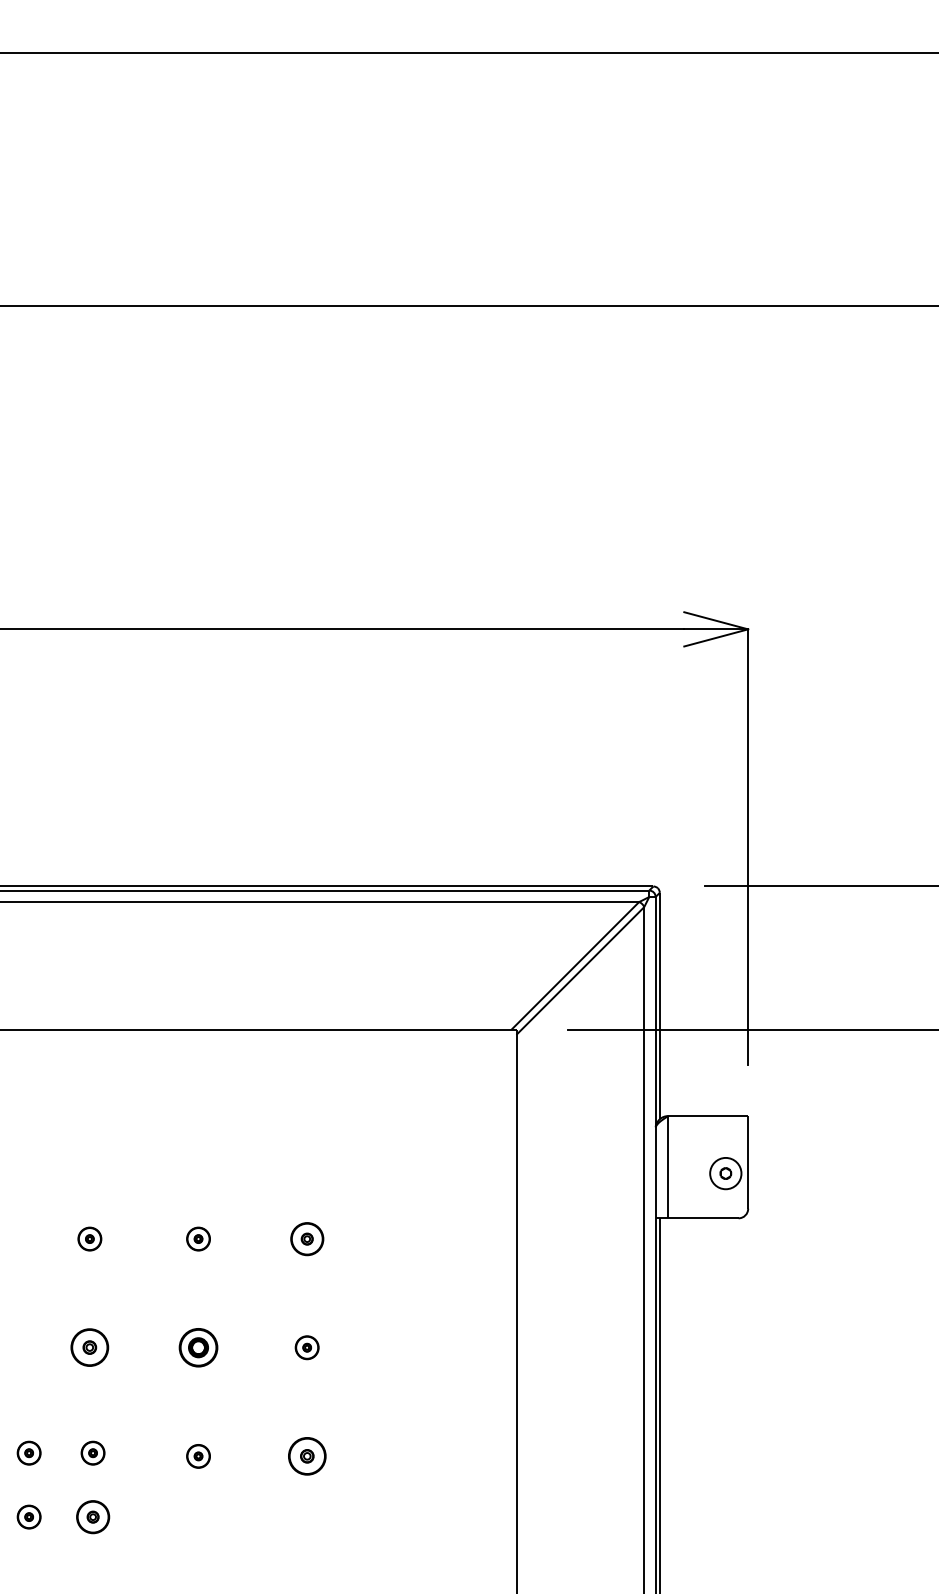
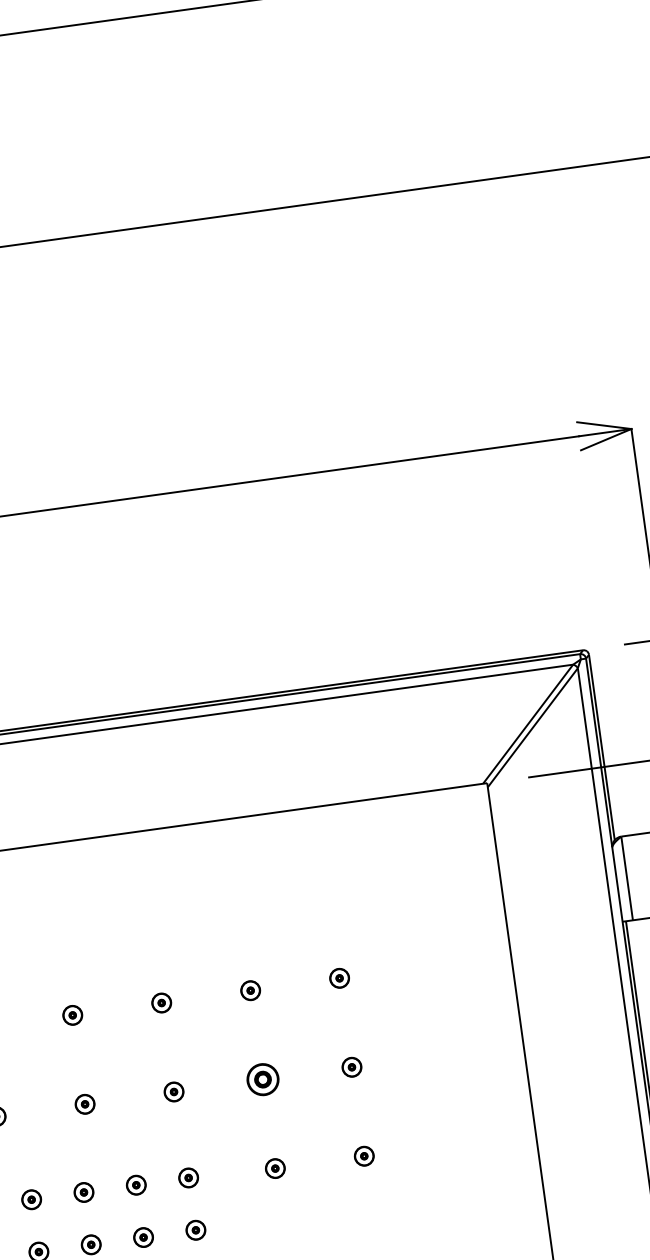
part: (306, 1238) -> (338, 977), size x0.71
part: (89, 1347) -> (173, 1091), size x0.62
part: (306, 1456) -> (363, 1156), size x0.62
part: (92, 1516) -> (195, 1229), size x0.71

